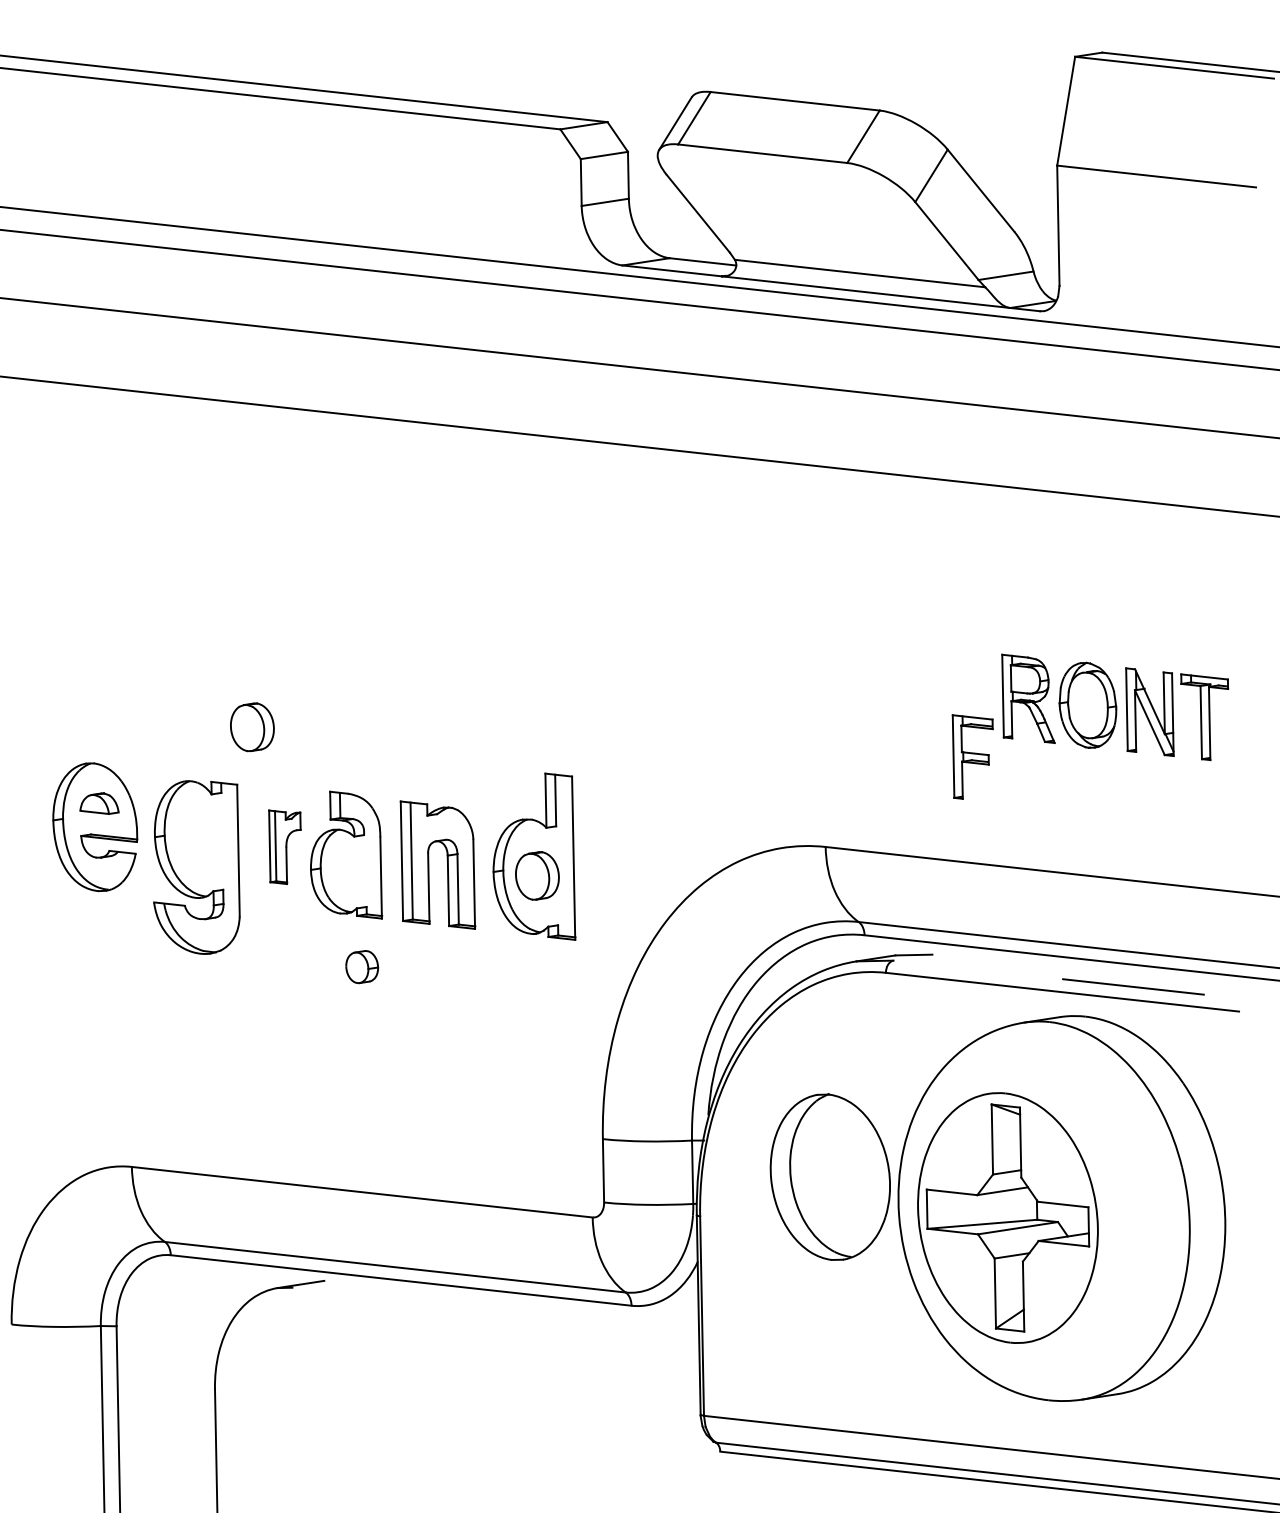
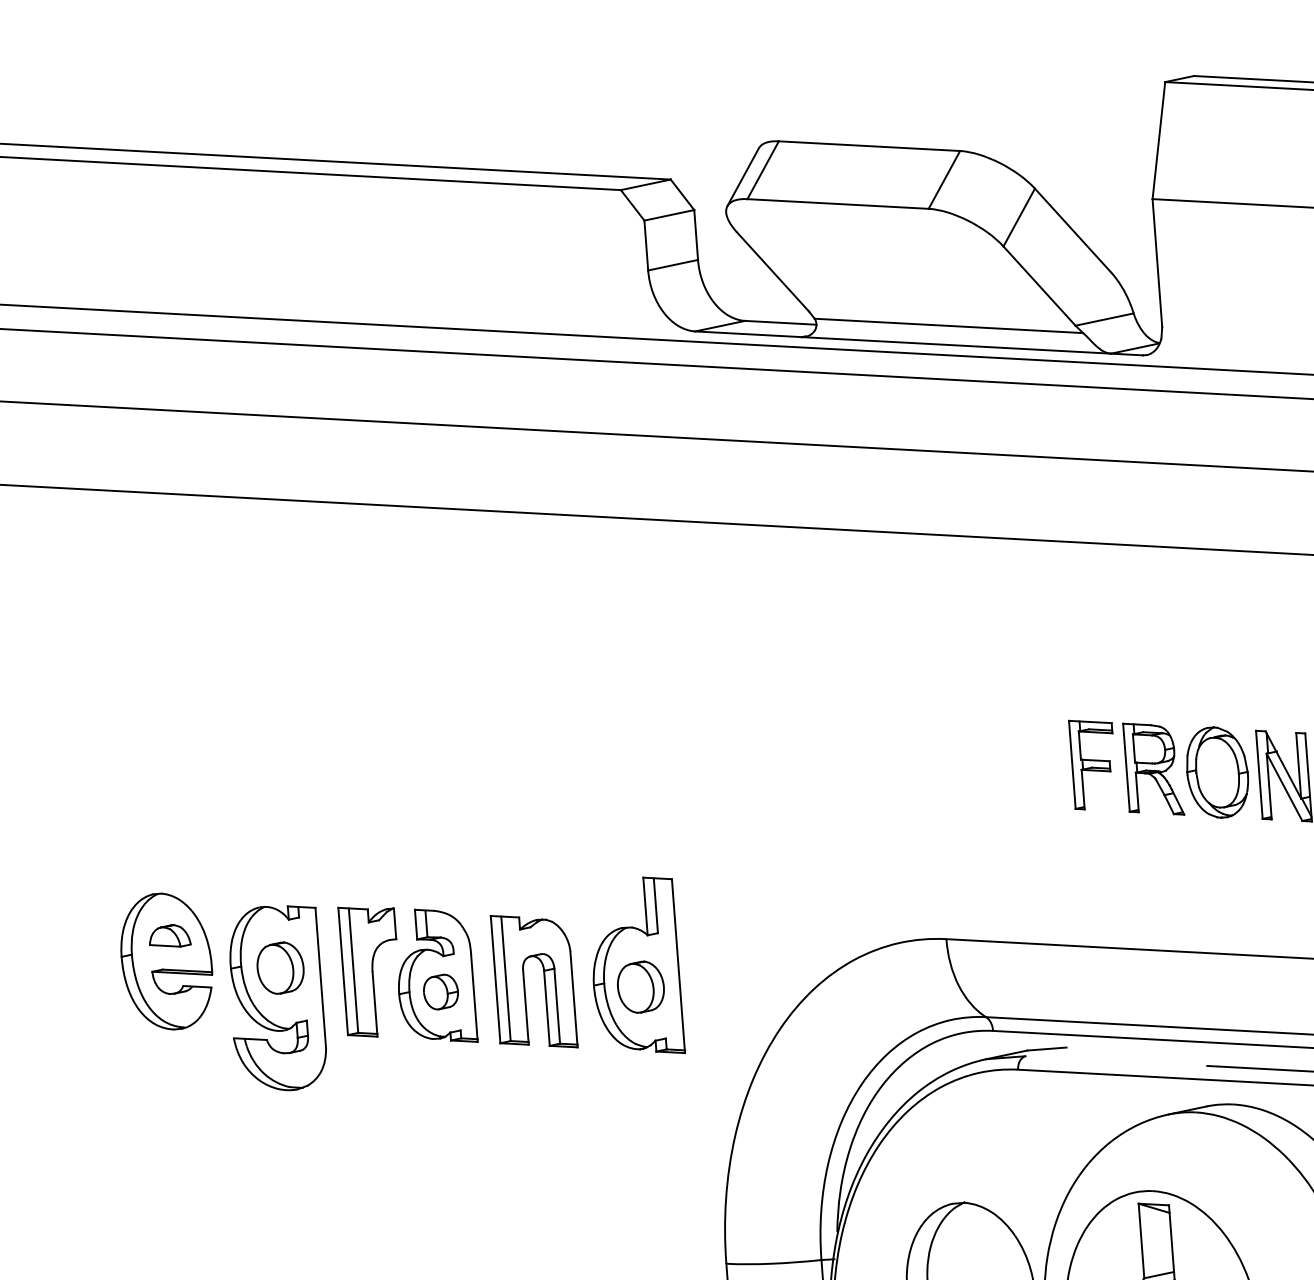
part: (252, 727) -> (280, 968), moved
part: (972, 756) -> (1092, 763), moved
part: (284, 847) -> (369, 971), size x1.67
part: (362, 967) -> (441, 992), moved

